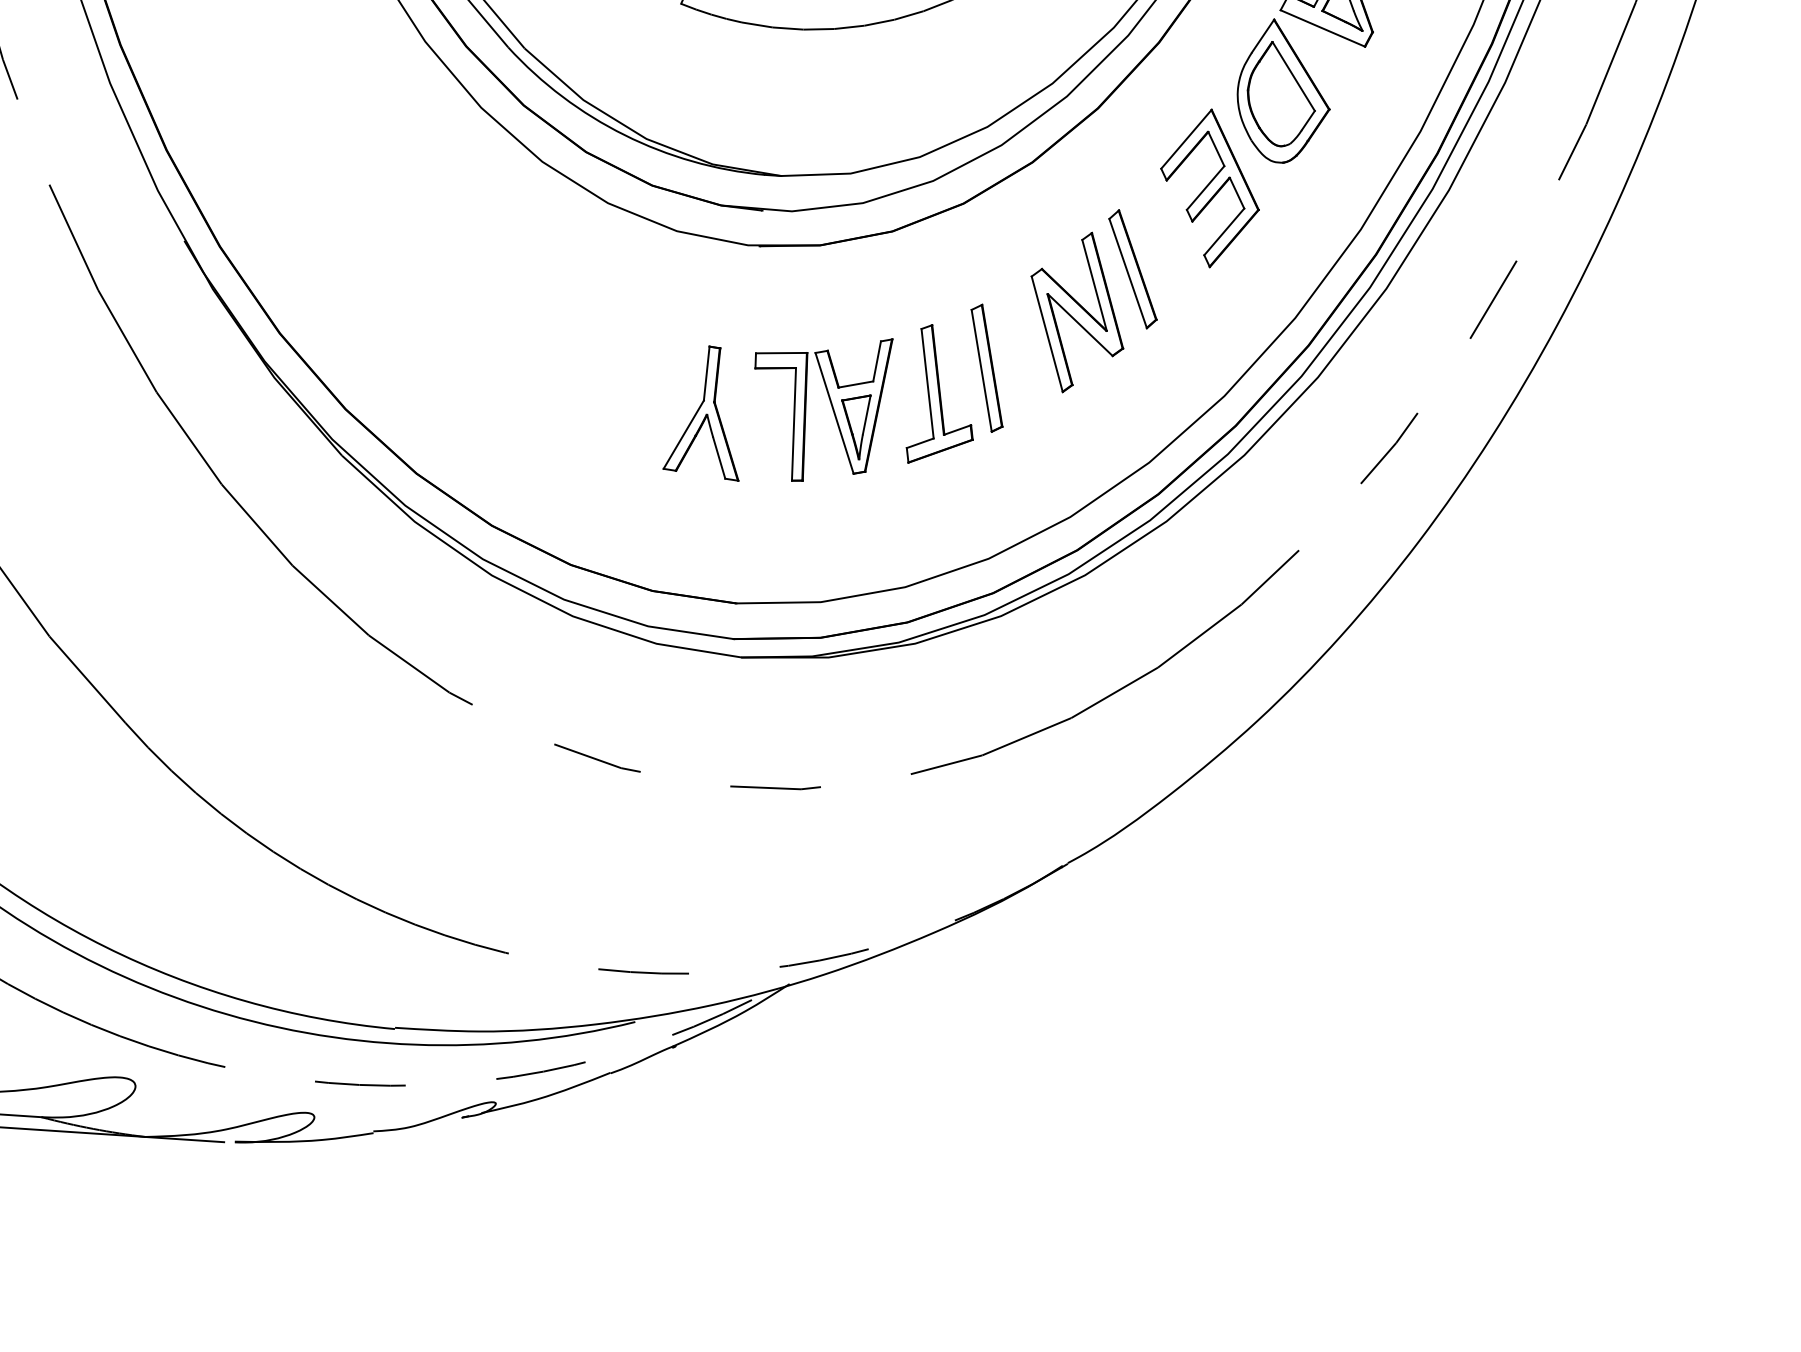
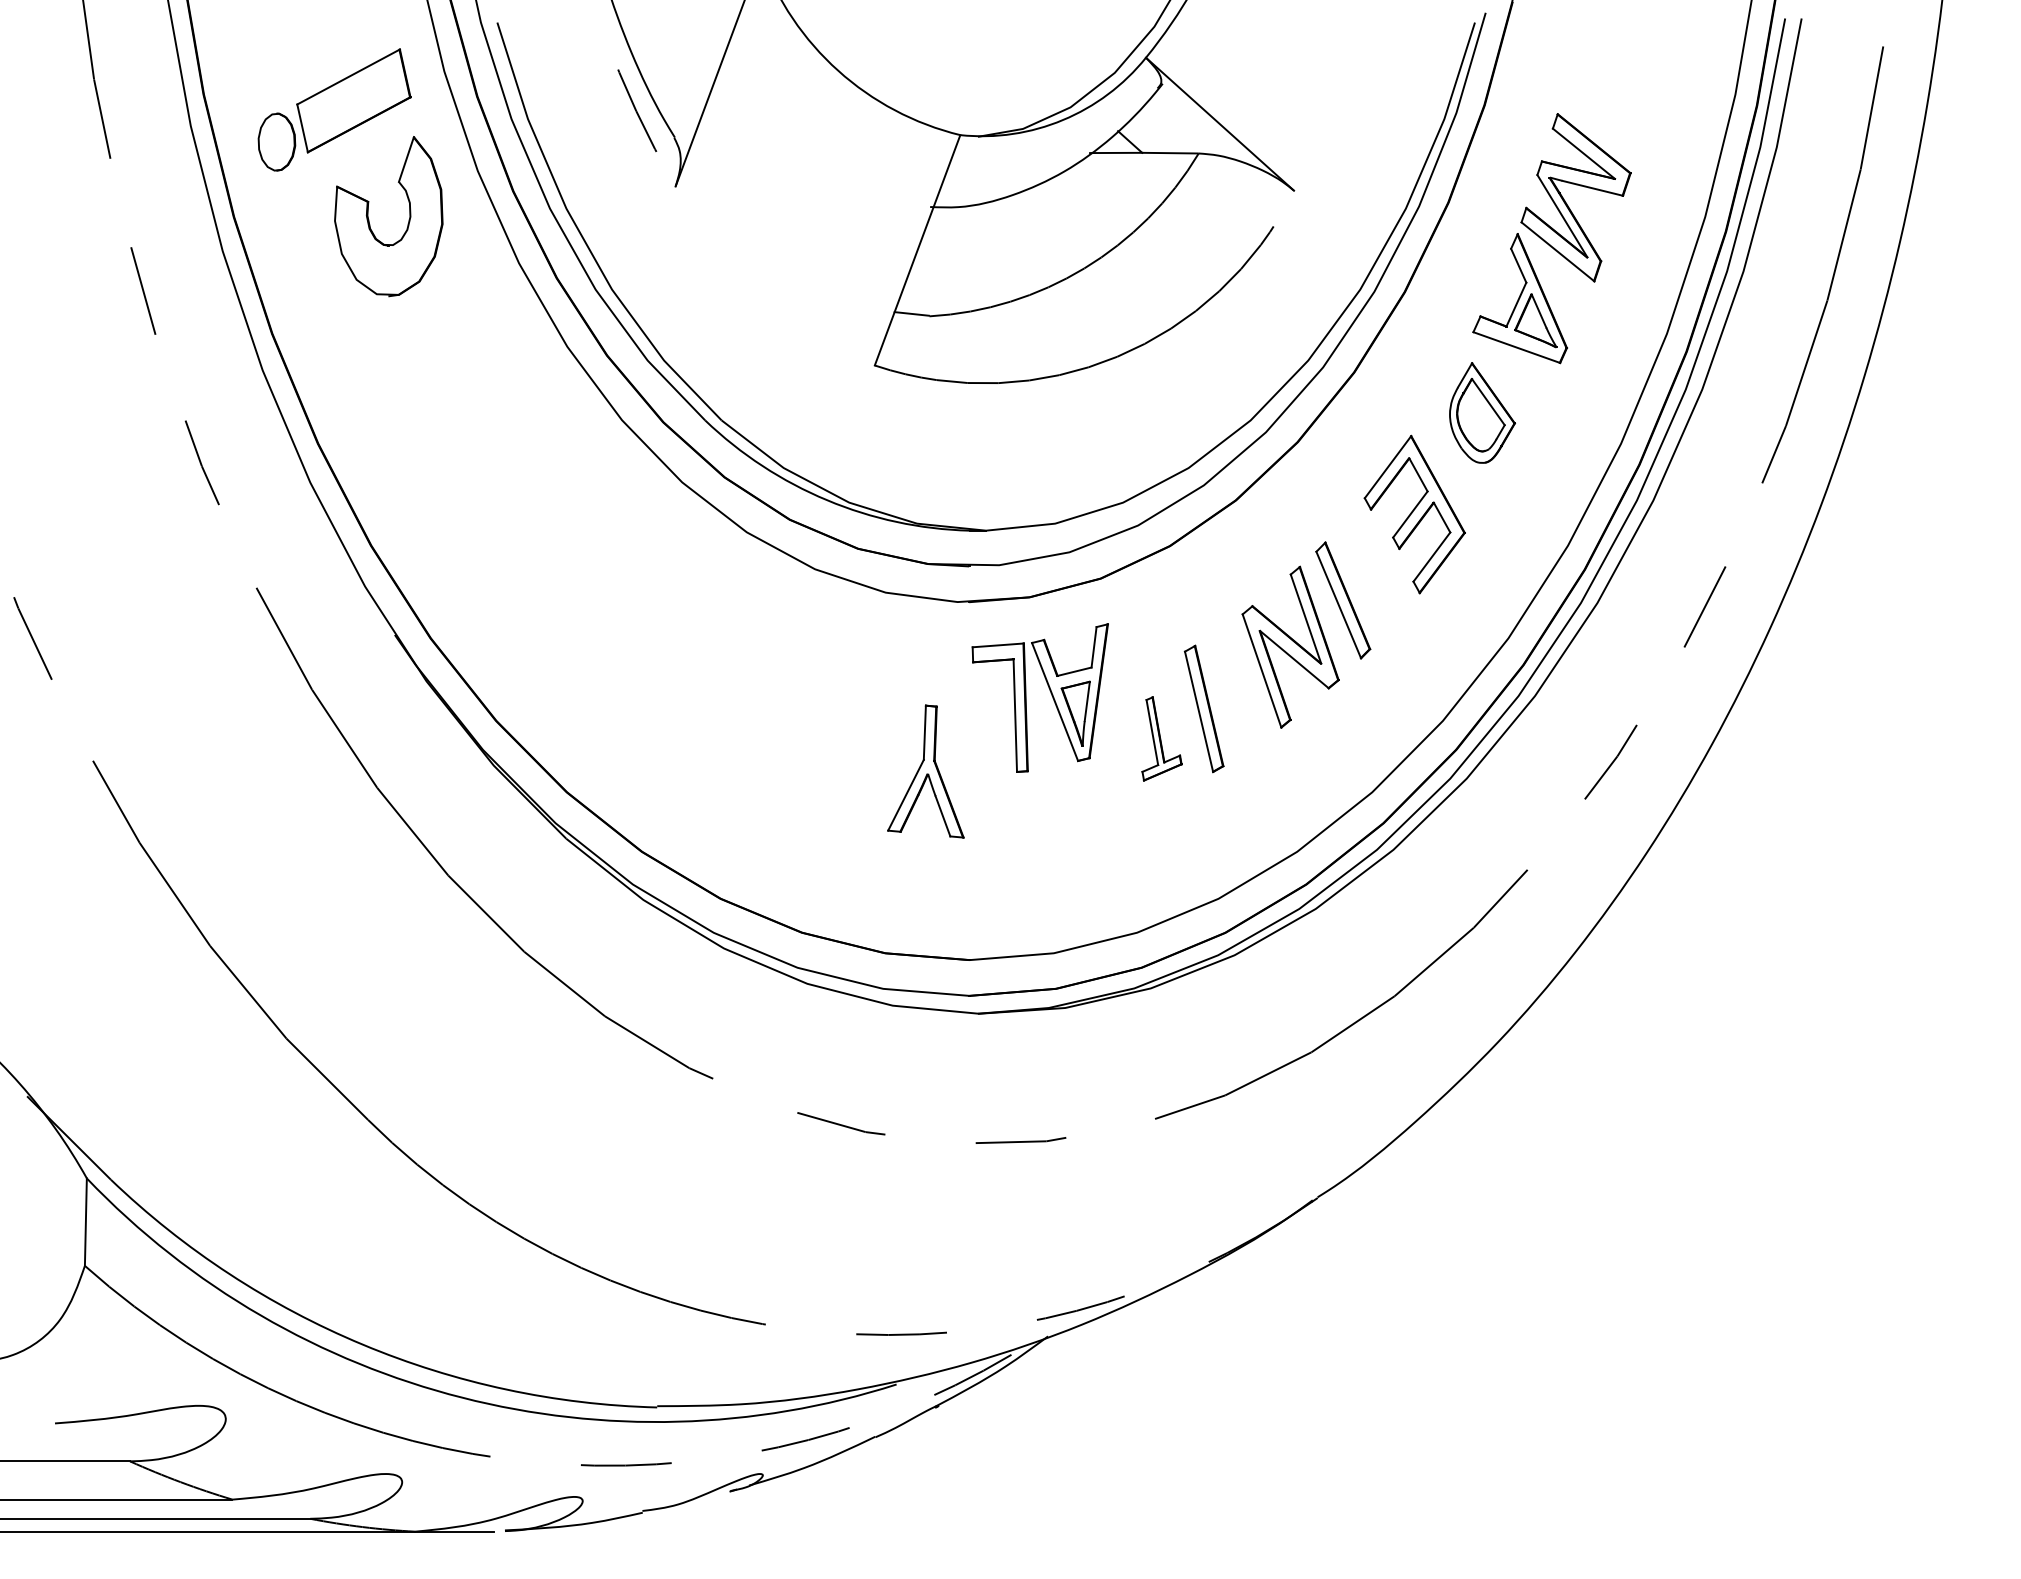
part: (1284, 90) -> (1482, 412), size x0.7
part: (942, 395) -> (1161, 738), size x0.6
part: (830, 404) -> (1050, 693), moved

